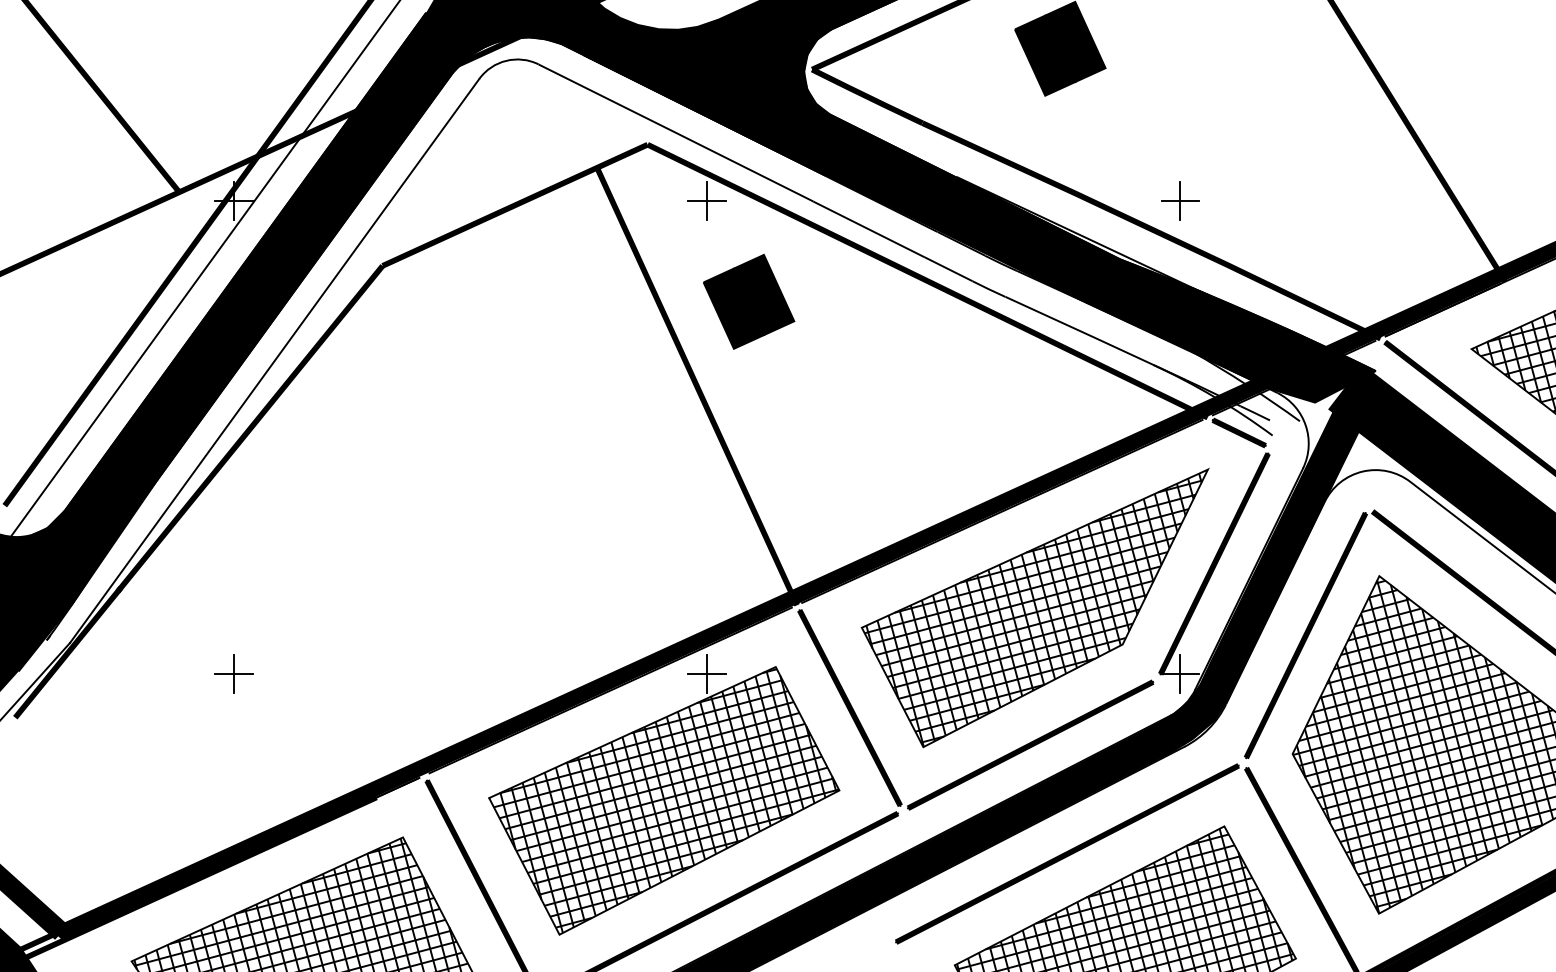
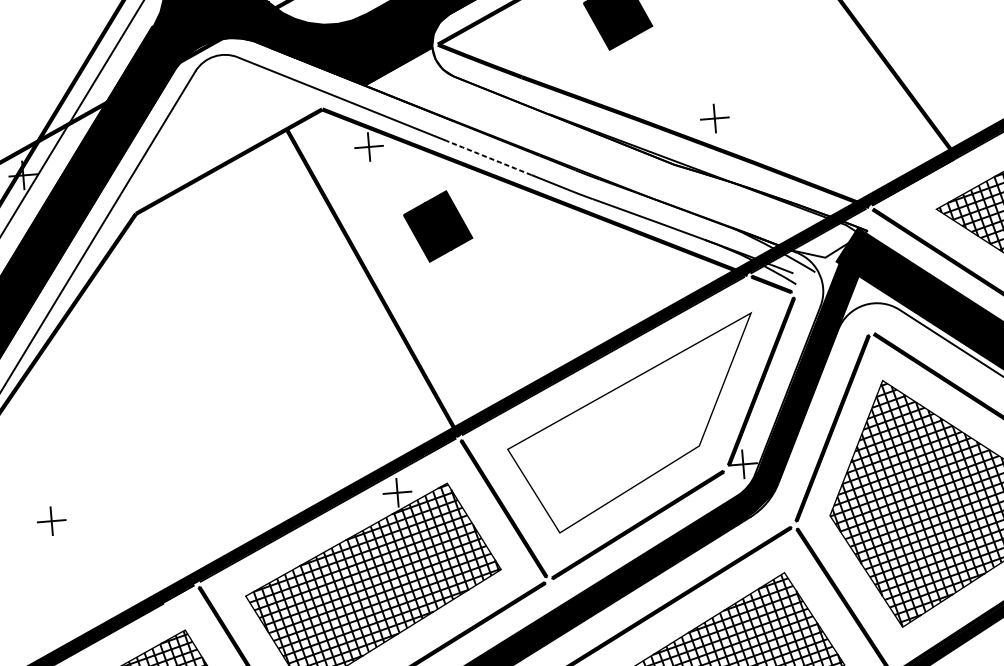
arc: (869, 229) -> (489, 158), solid -> dashed
fill: (1041, 237) -> (615, 153), removed
part: (749, 301) -> (438, 226), moved
hatch: (1033, 609) -> (632, 425), removed

